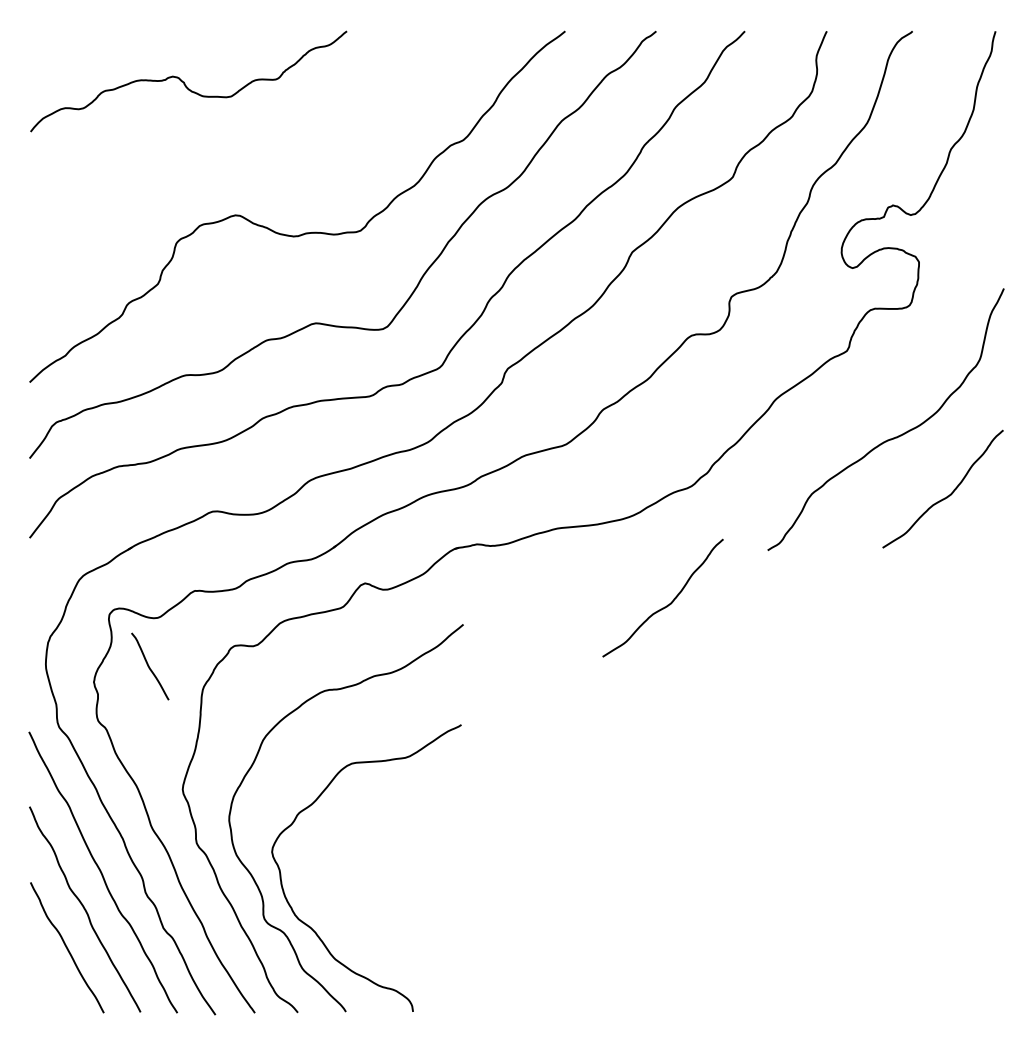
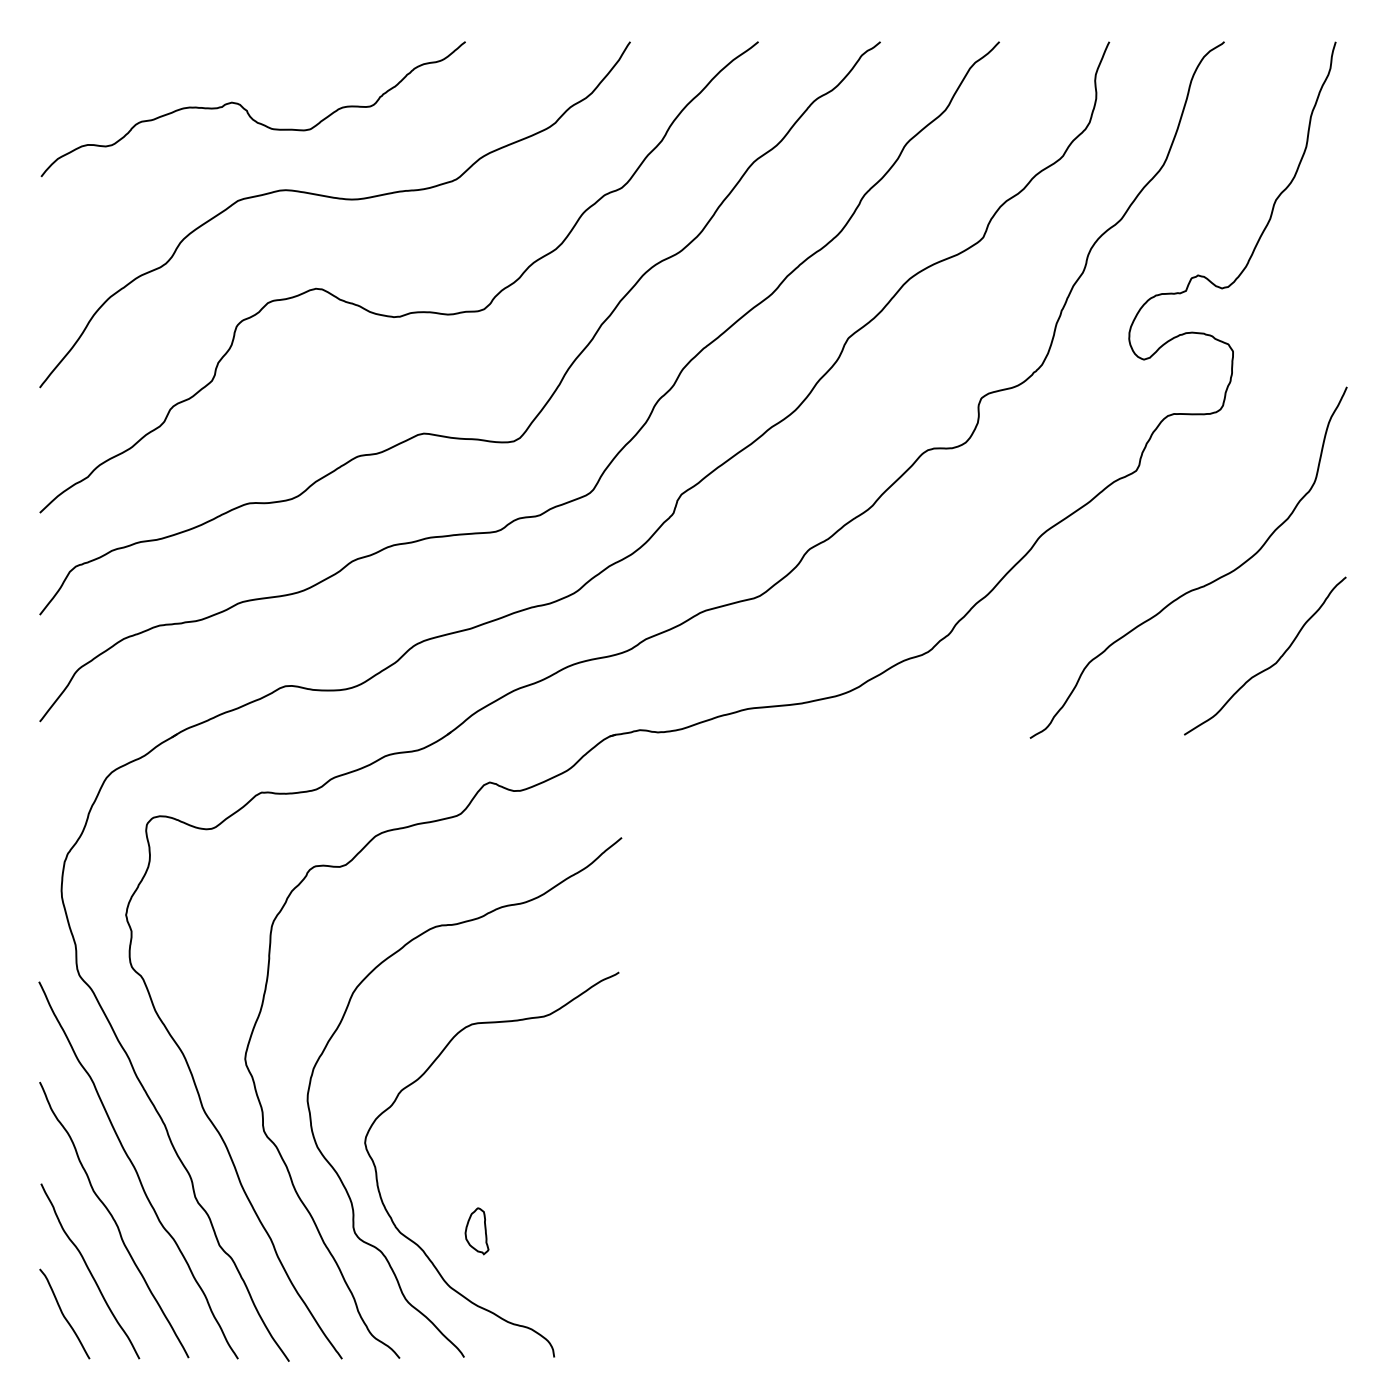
curve: (253, 149) -> (340, 200), added
curve: (667, 604) -> (895, 810), removed
curve: (149, 666) -> (63, 1313), moved
part: (355, 917) -> (477, 1230), added

